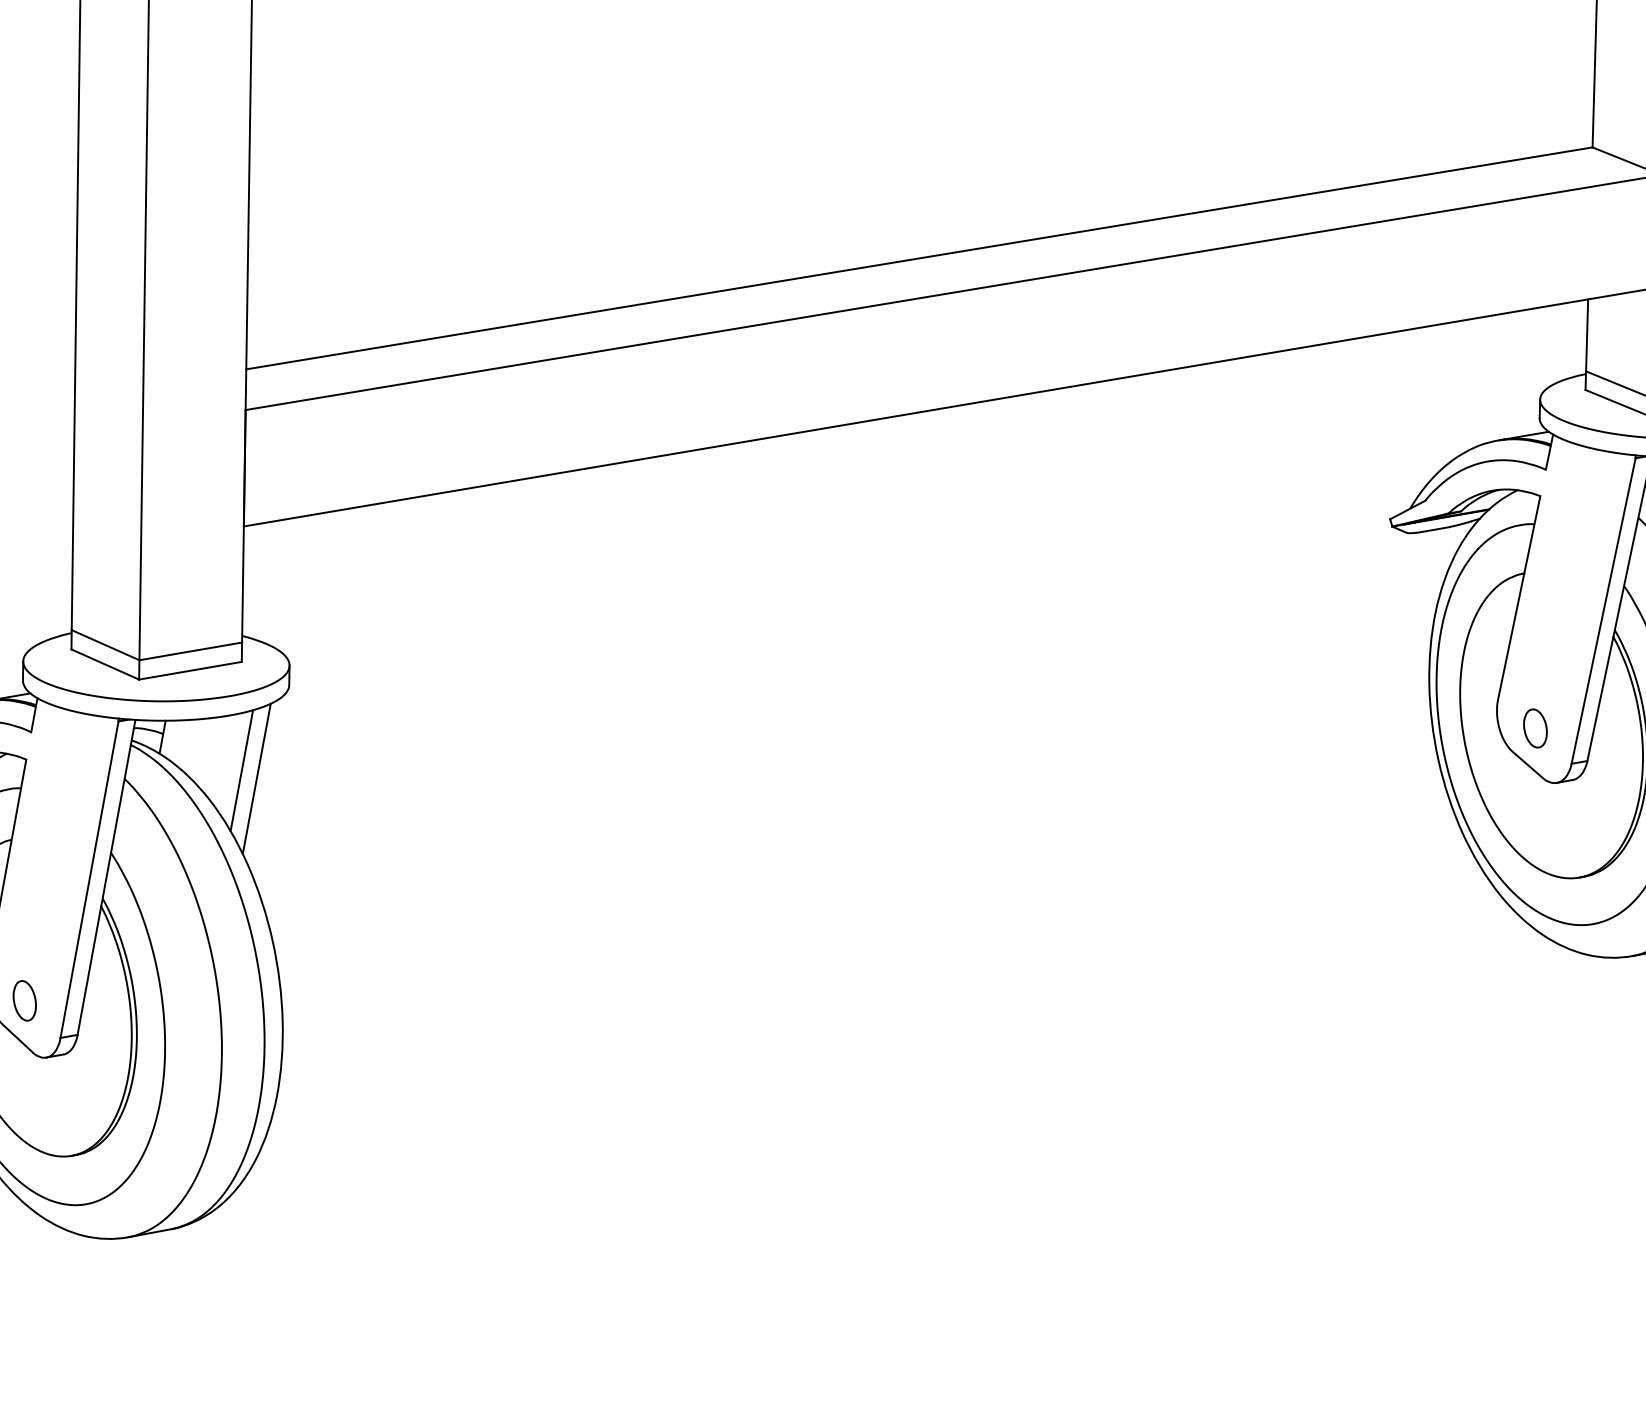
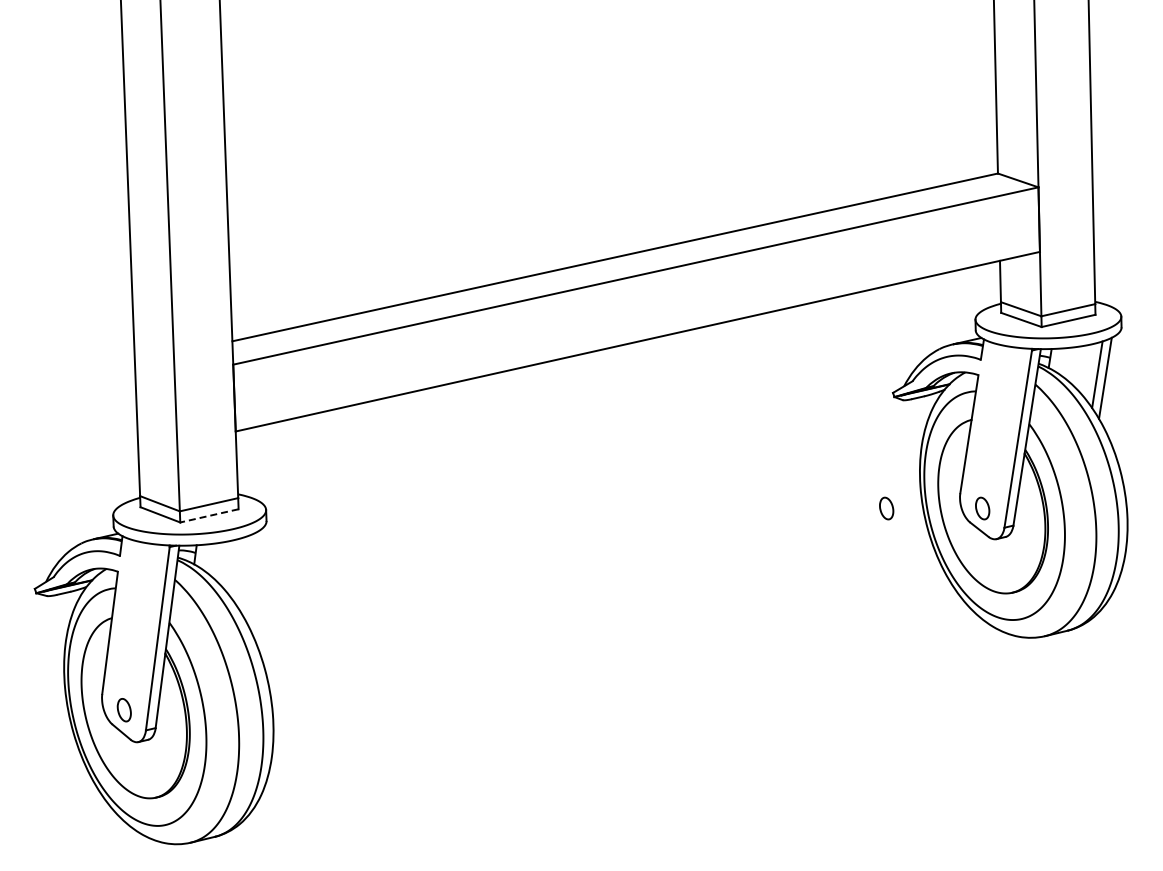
line: (190, 670) -> (209, 515), solid -> dashed
part: (1368, 719) -> (886, 508), added
line: (241, 770) -> (241, 571), removed
line: (256, 778) -> (250, 575), removed

